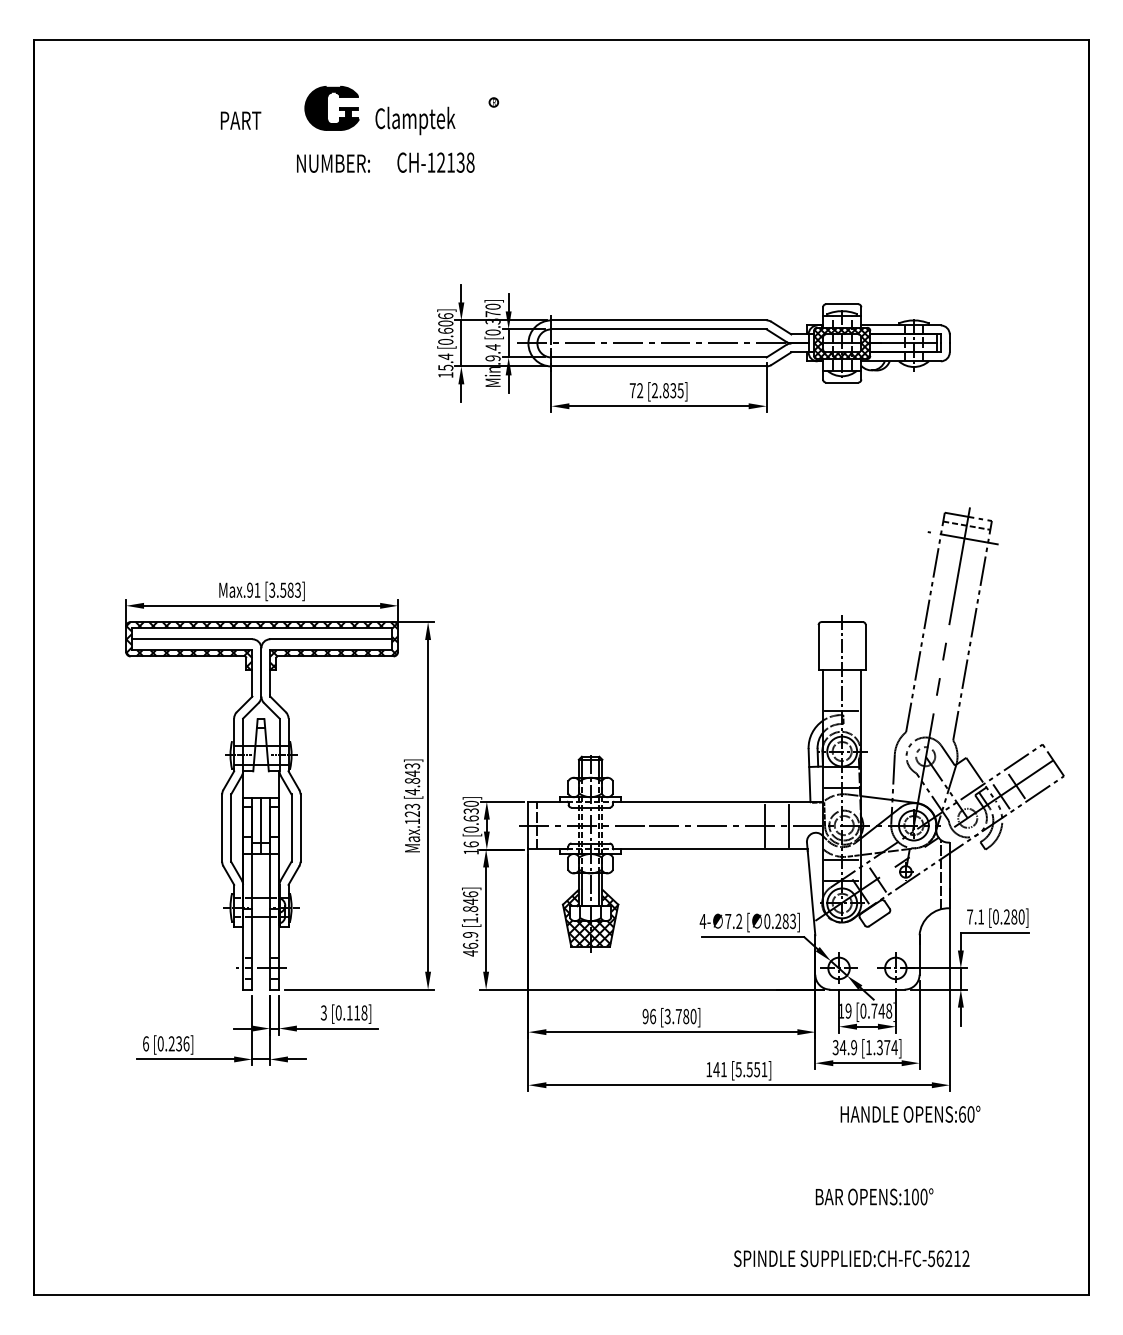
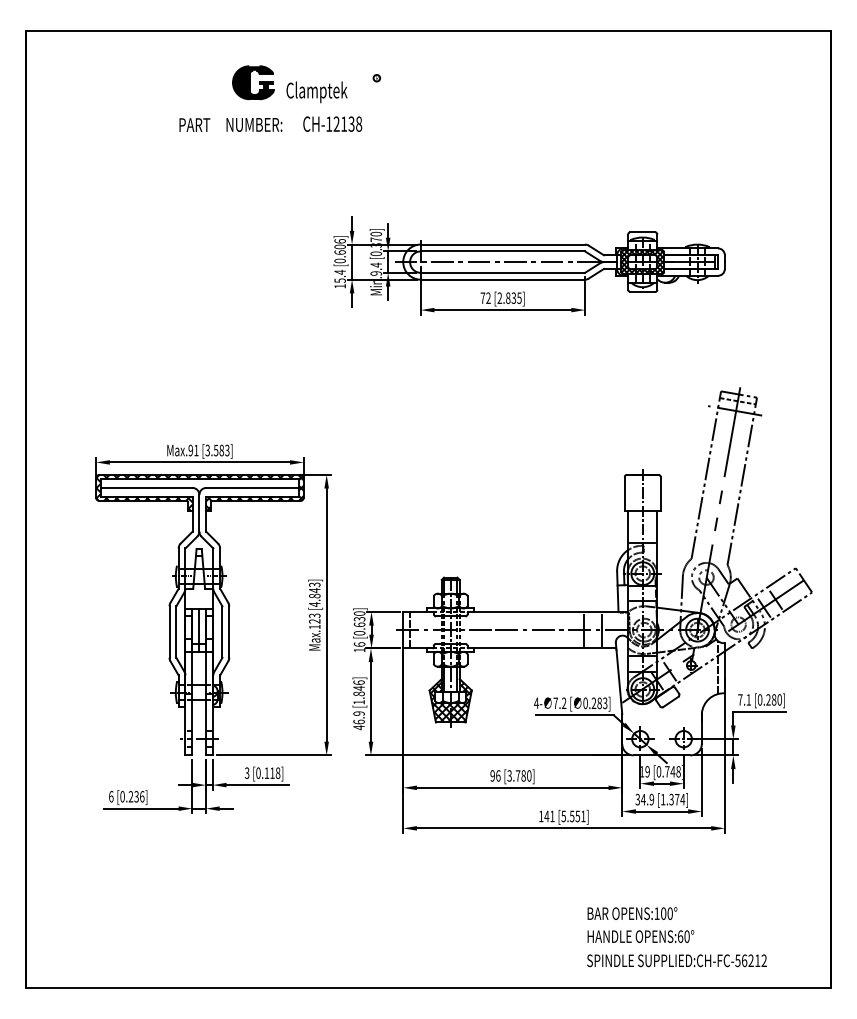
text: (240, 119) -> (194, 124), moved
text: (909, 1114) -> (640, 936), moved
text: (874, 1196) -> (632, 913), moved
text: (851, 1258) -> (676, 960), moved

